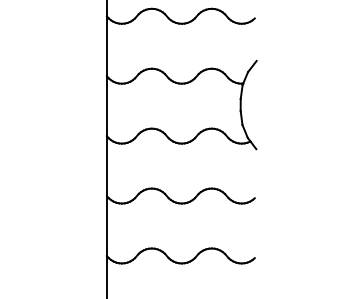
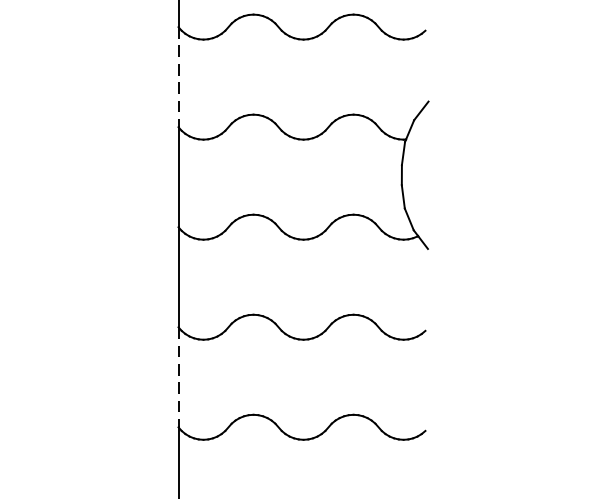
line: (106, 46) -> (177, 77), solid -> dashed
line: (106, 226) -> (177, 378), solid -> dashed

